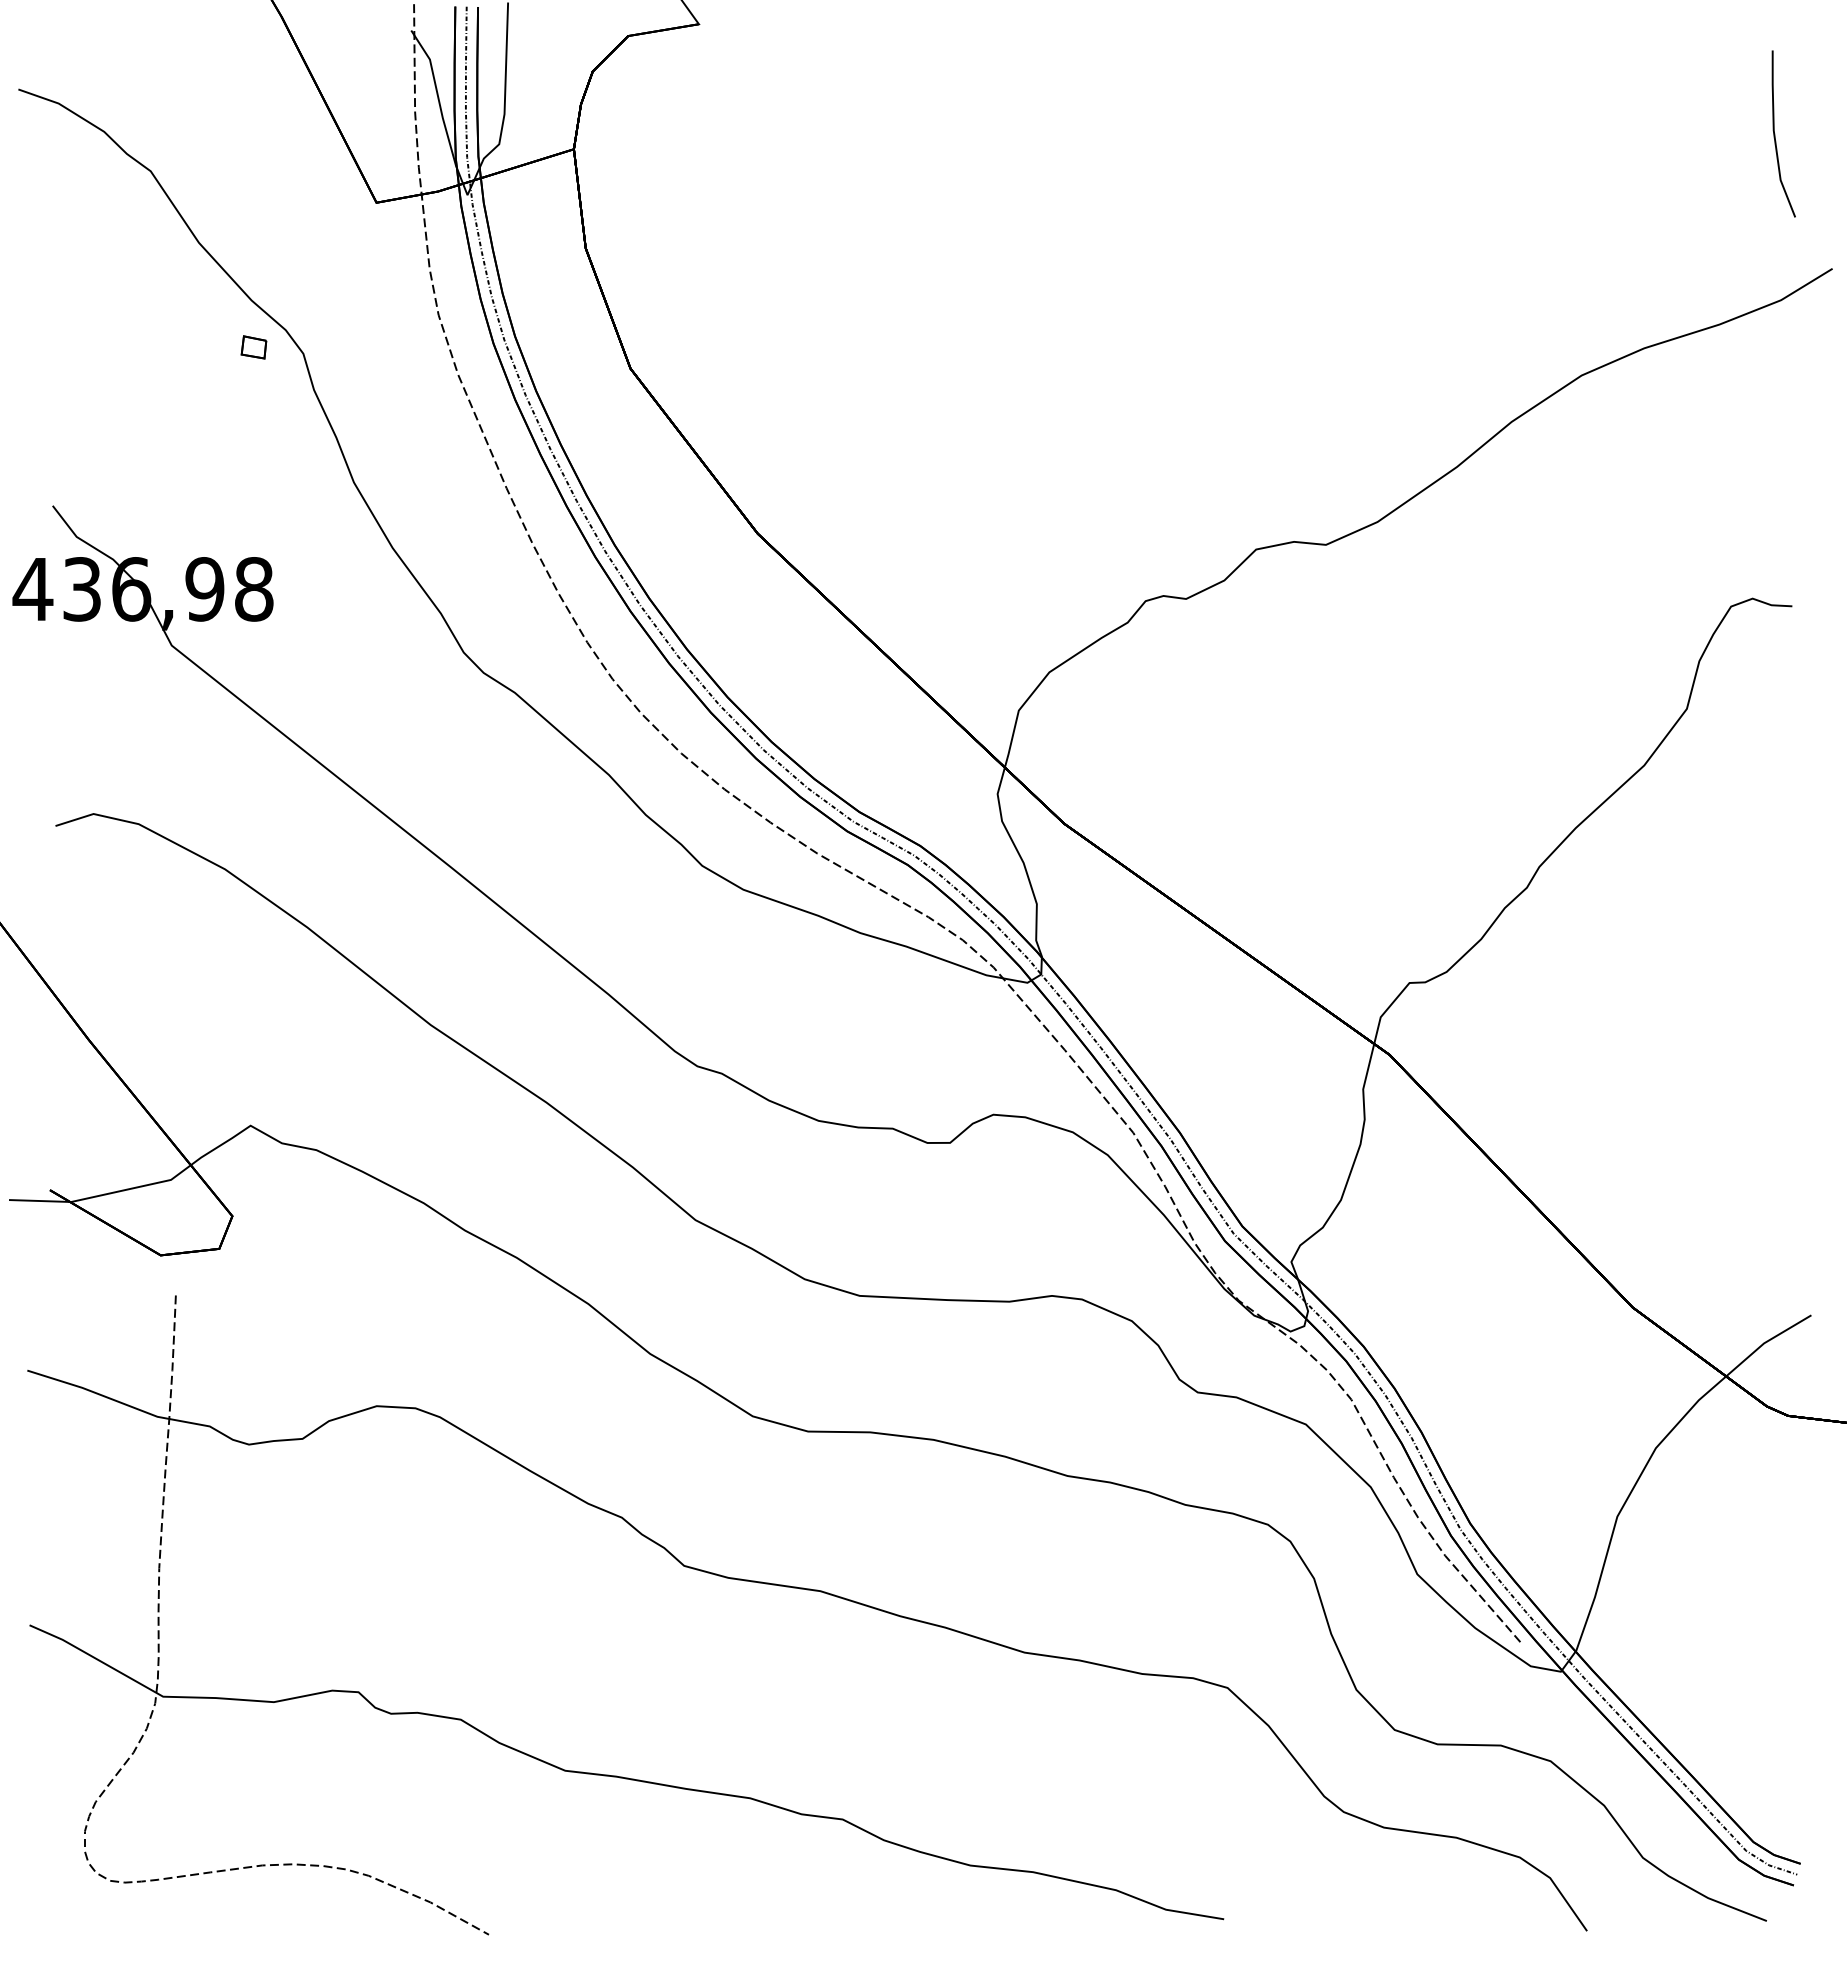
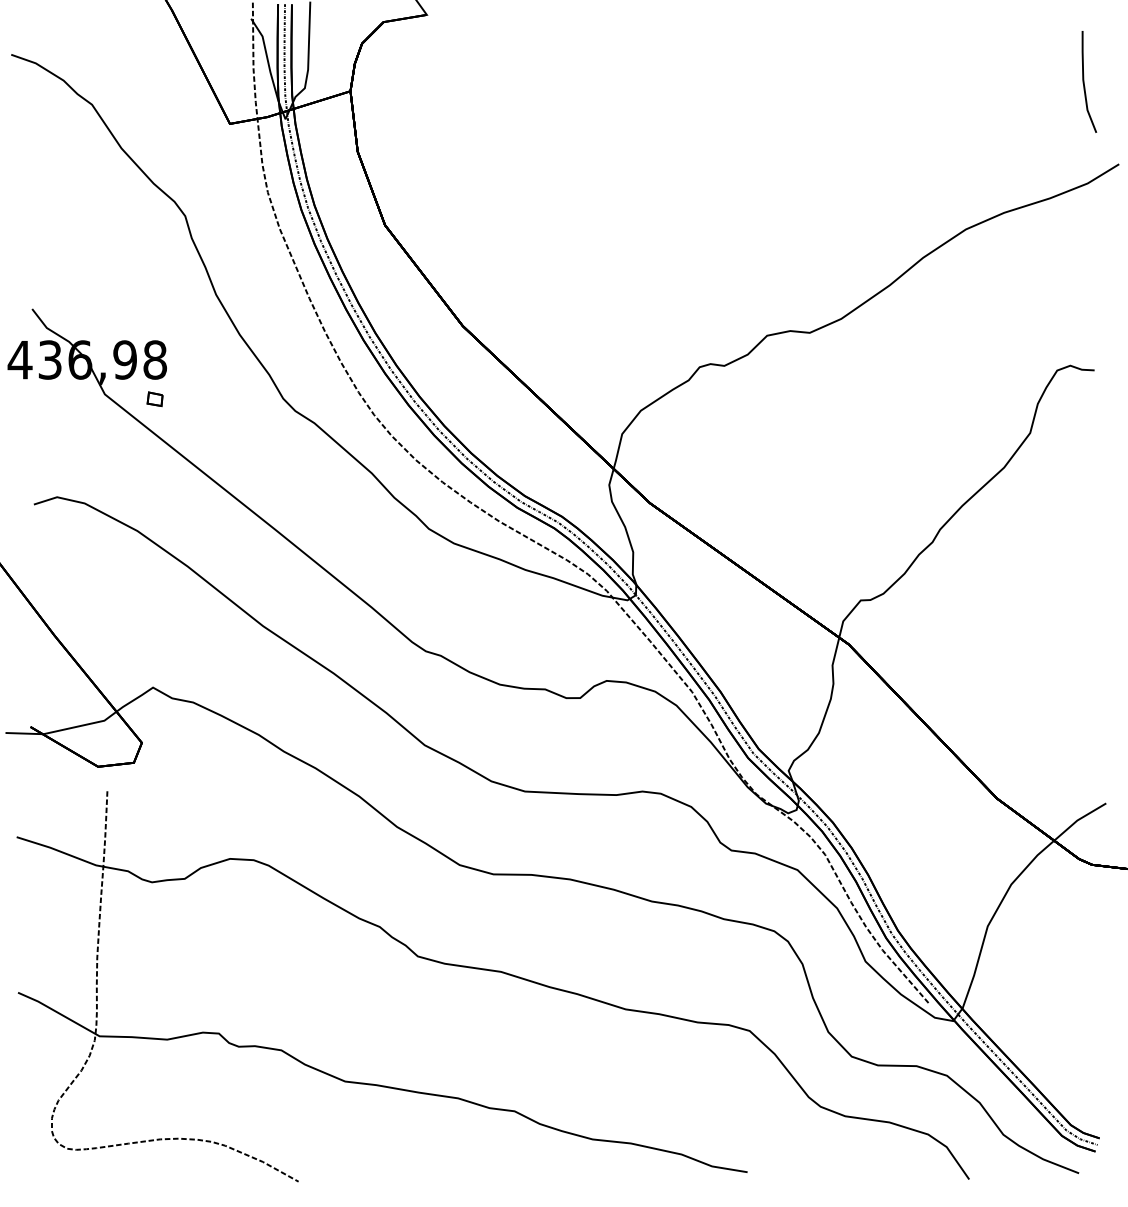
part: (252, 347) -> (154, 399), moved

